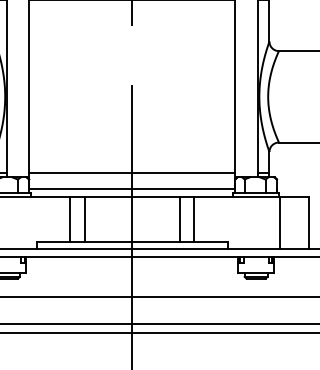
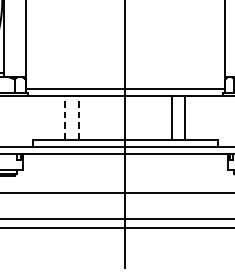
line: (132, 173) -> (125, 73), removed
line: (70, 218) -> (65, 117), solid -> dashed
line: (84, 218) -> (79, 117), solid -> dashed

